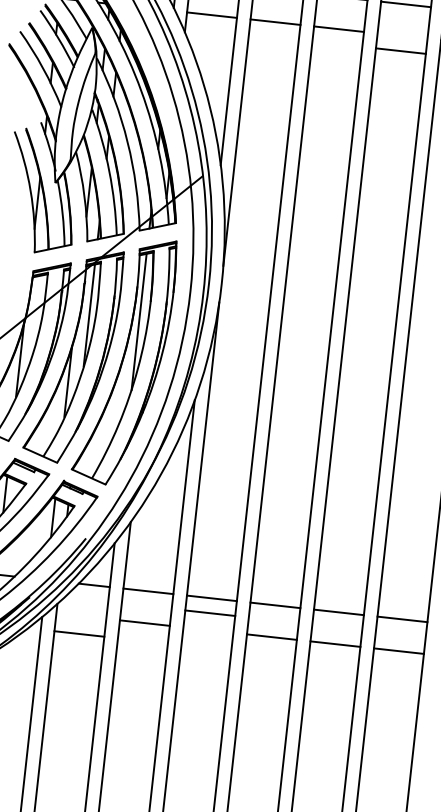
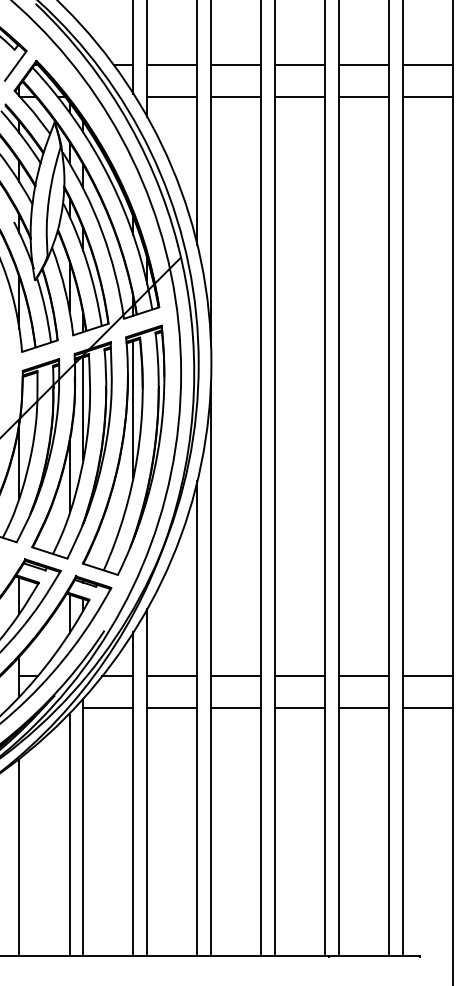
line: (400, 50) -> (363, 96), moved
line: (210, 613) -> (236, 708), moved
line: (79, 634) -> (108, 708), moved

